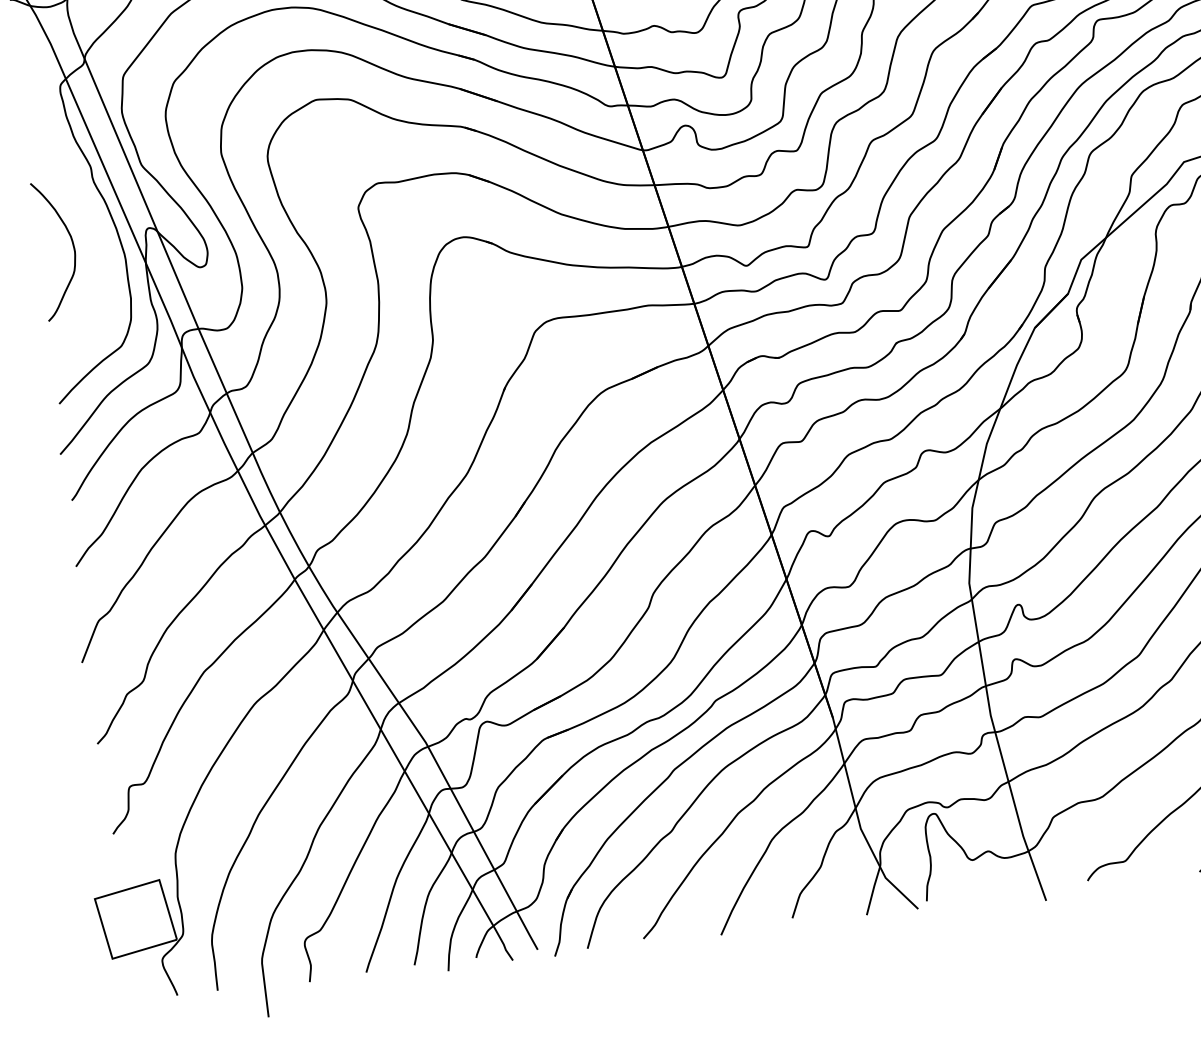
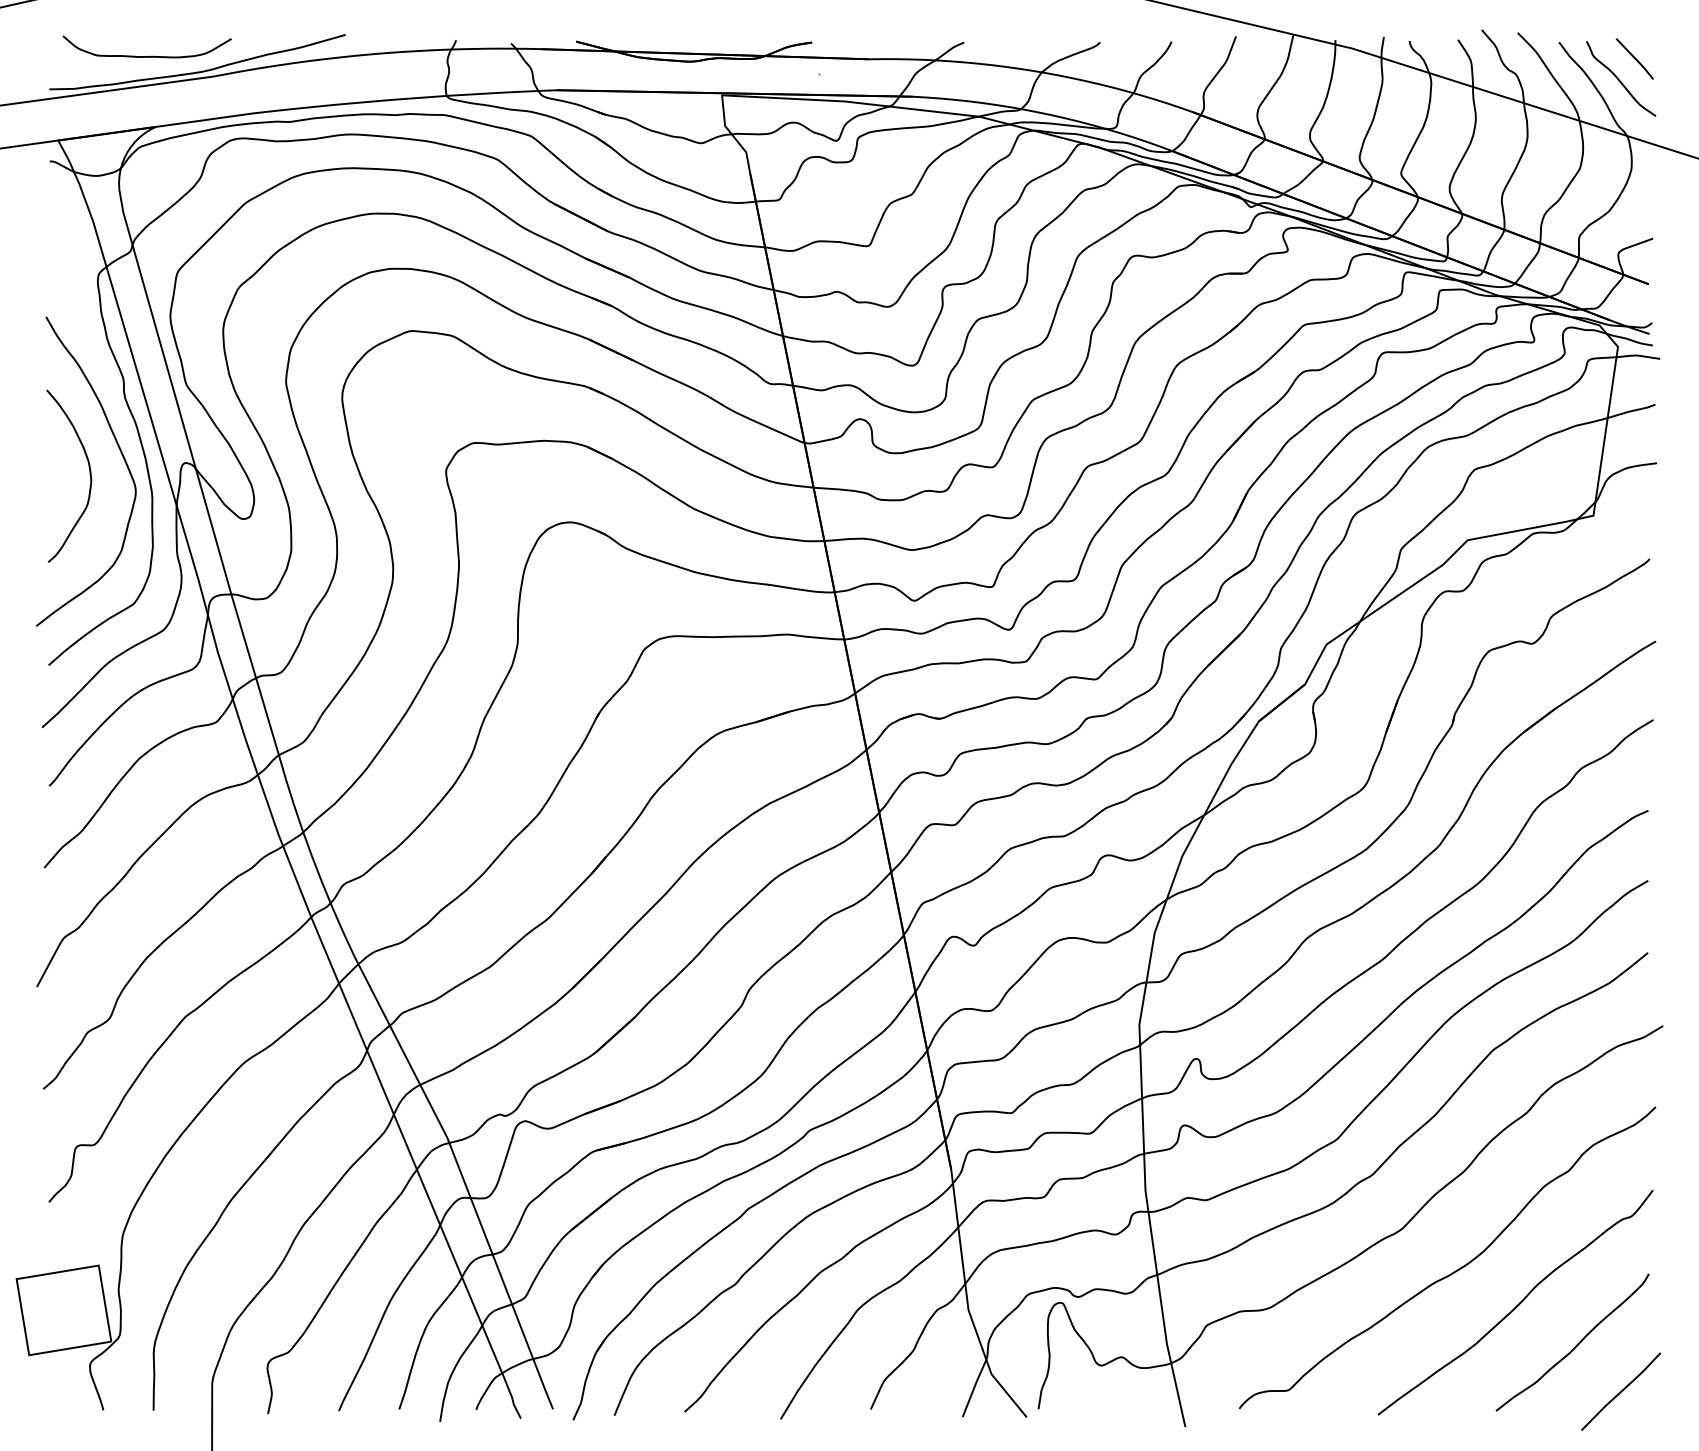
curve: (97, 230) -> (122, 457), added

